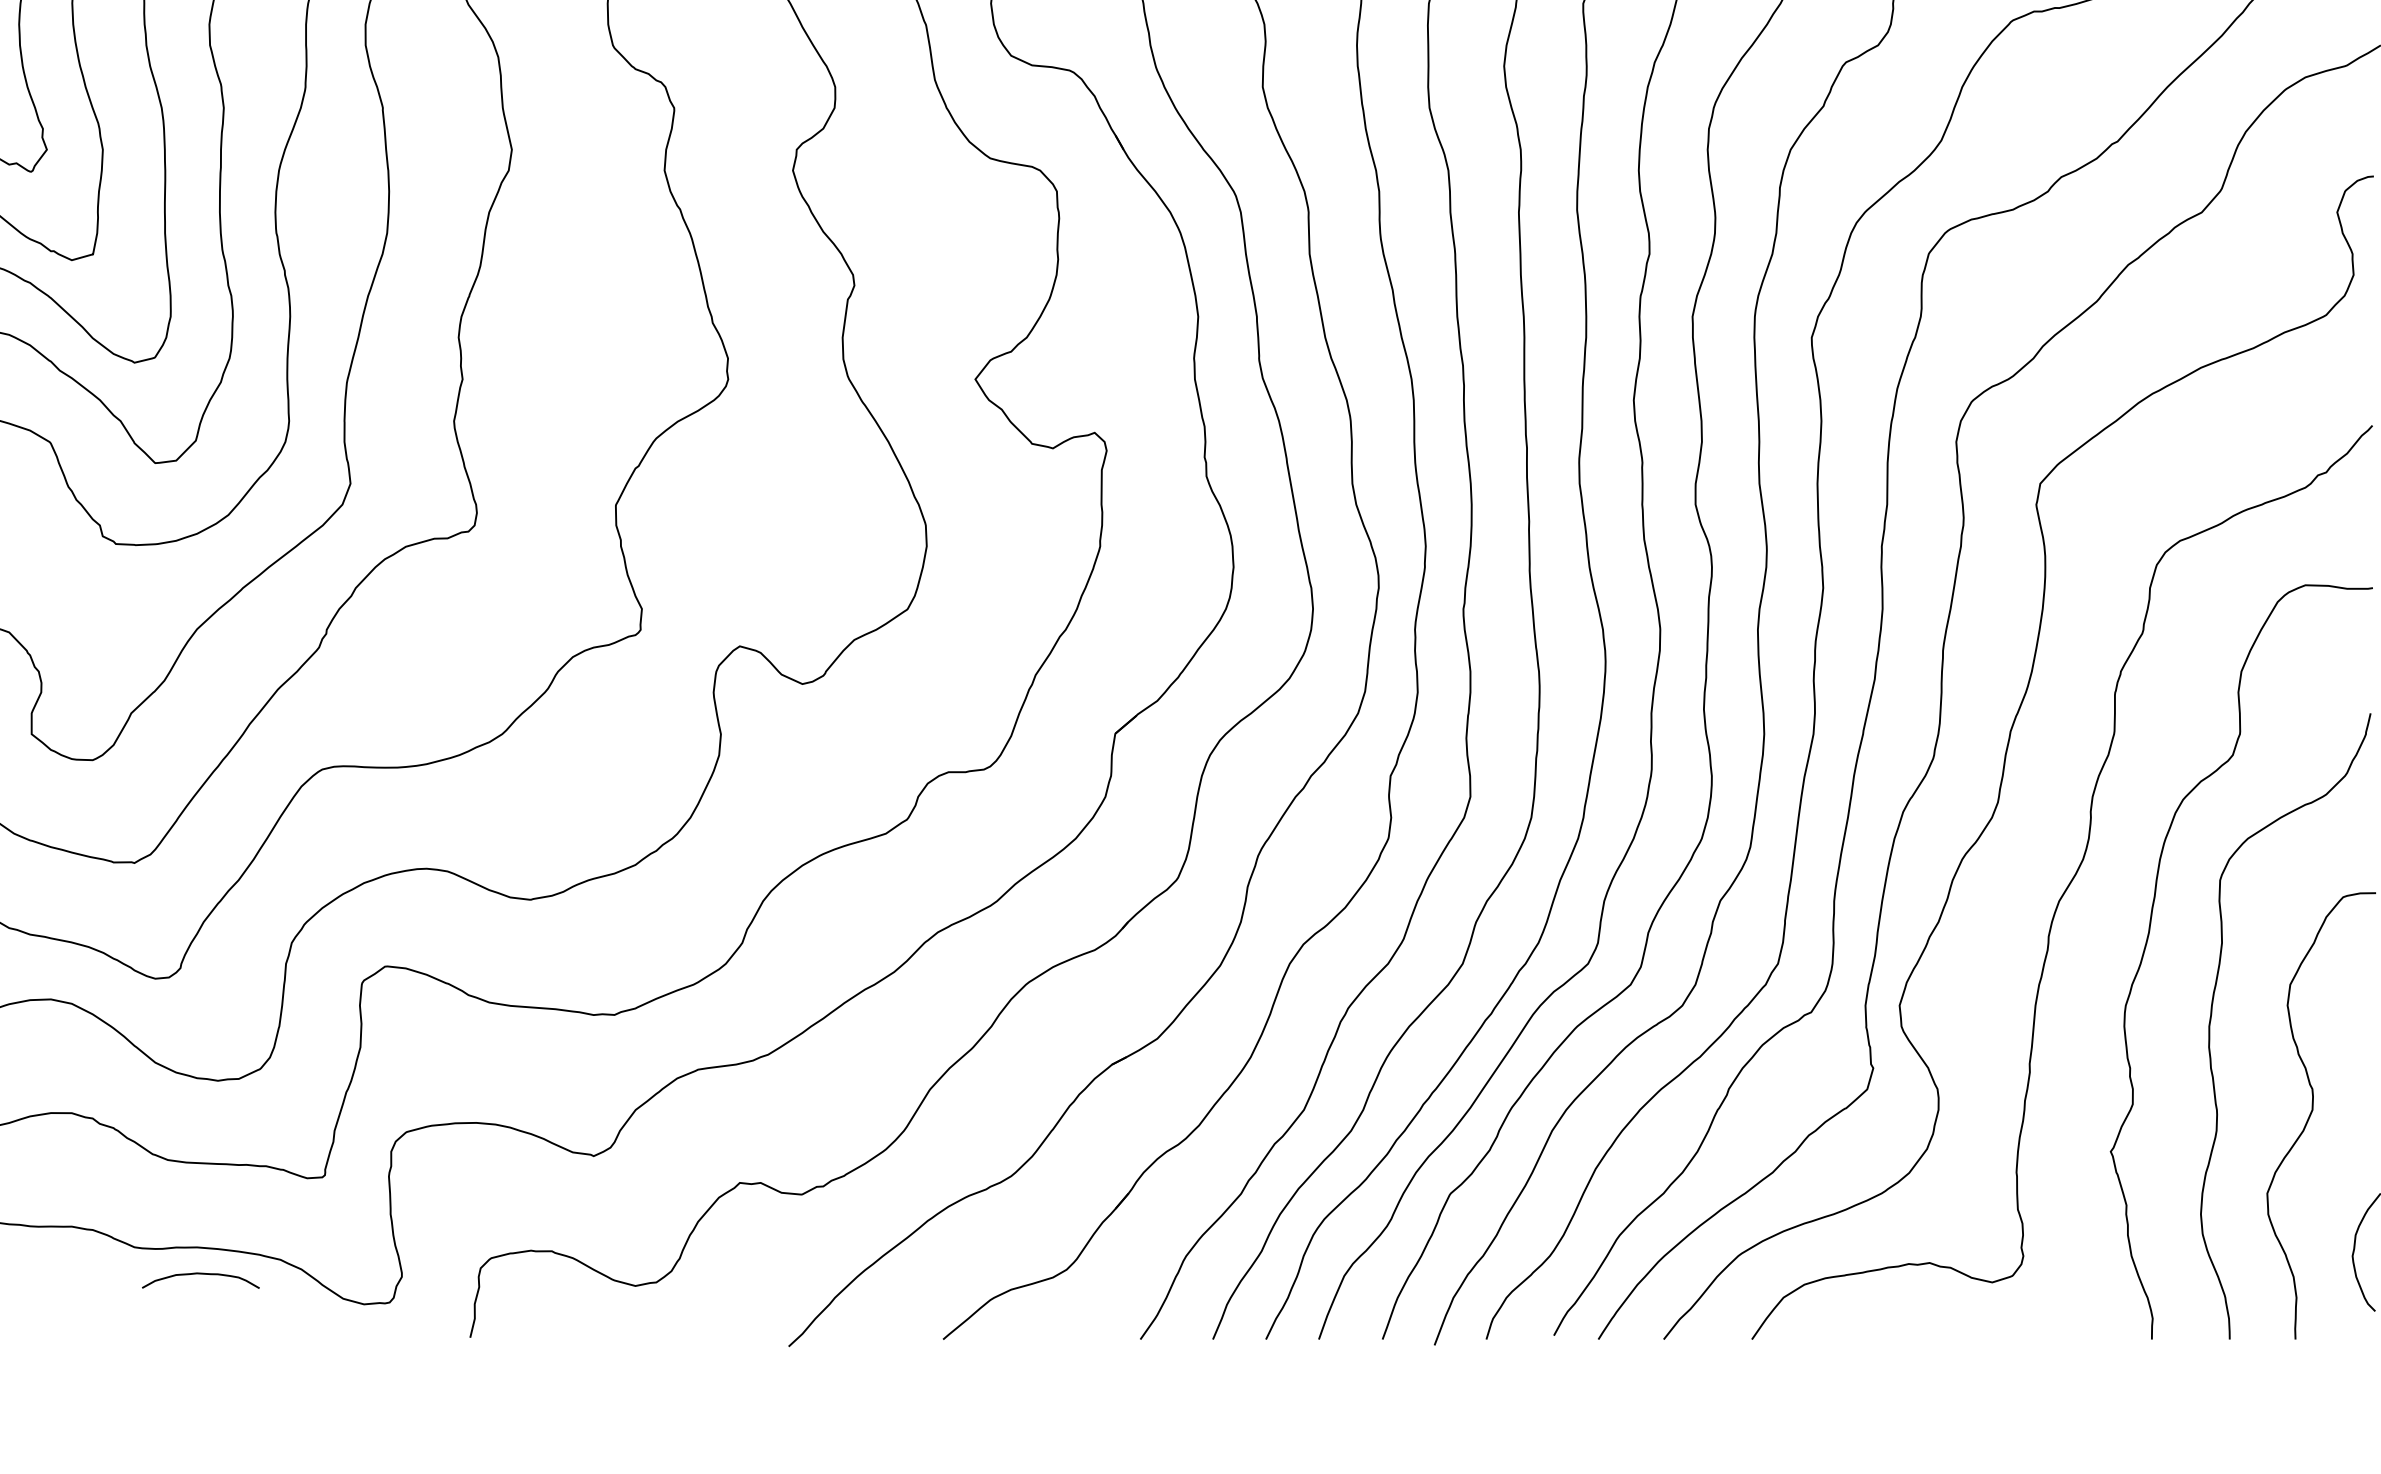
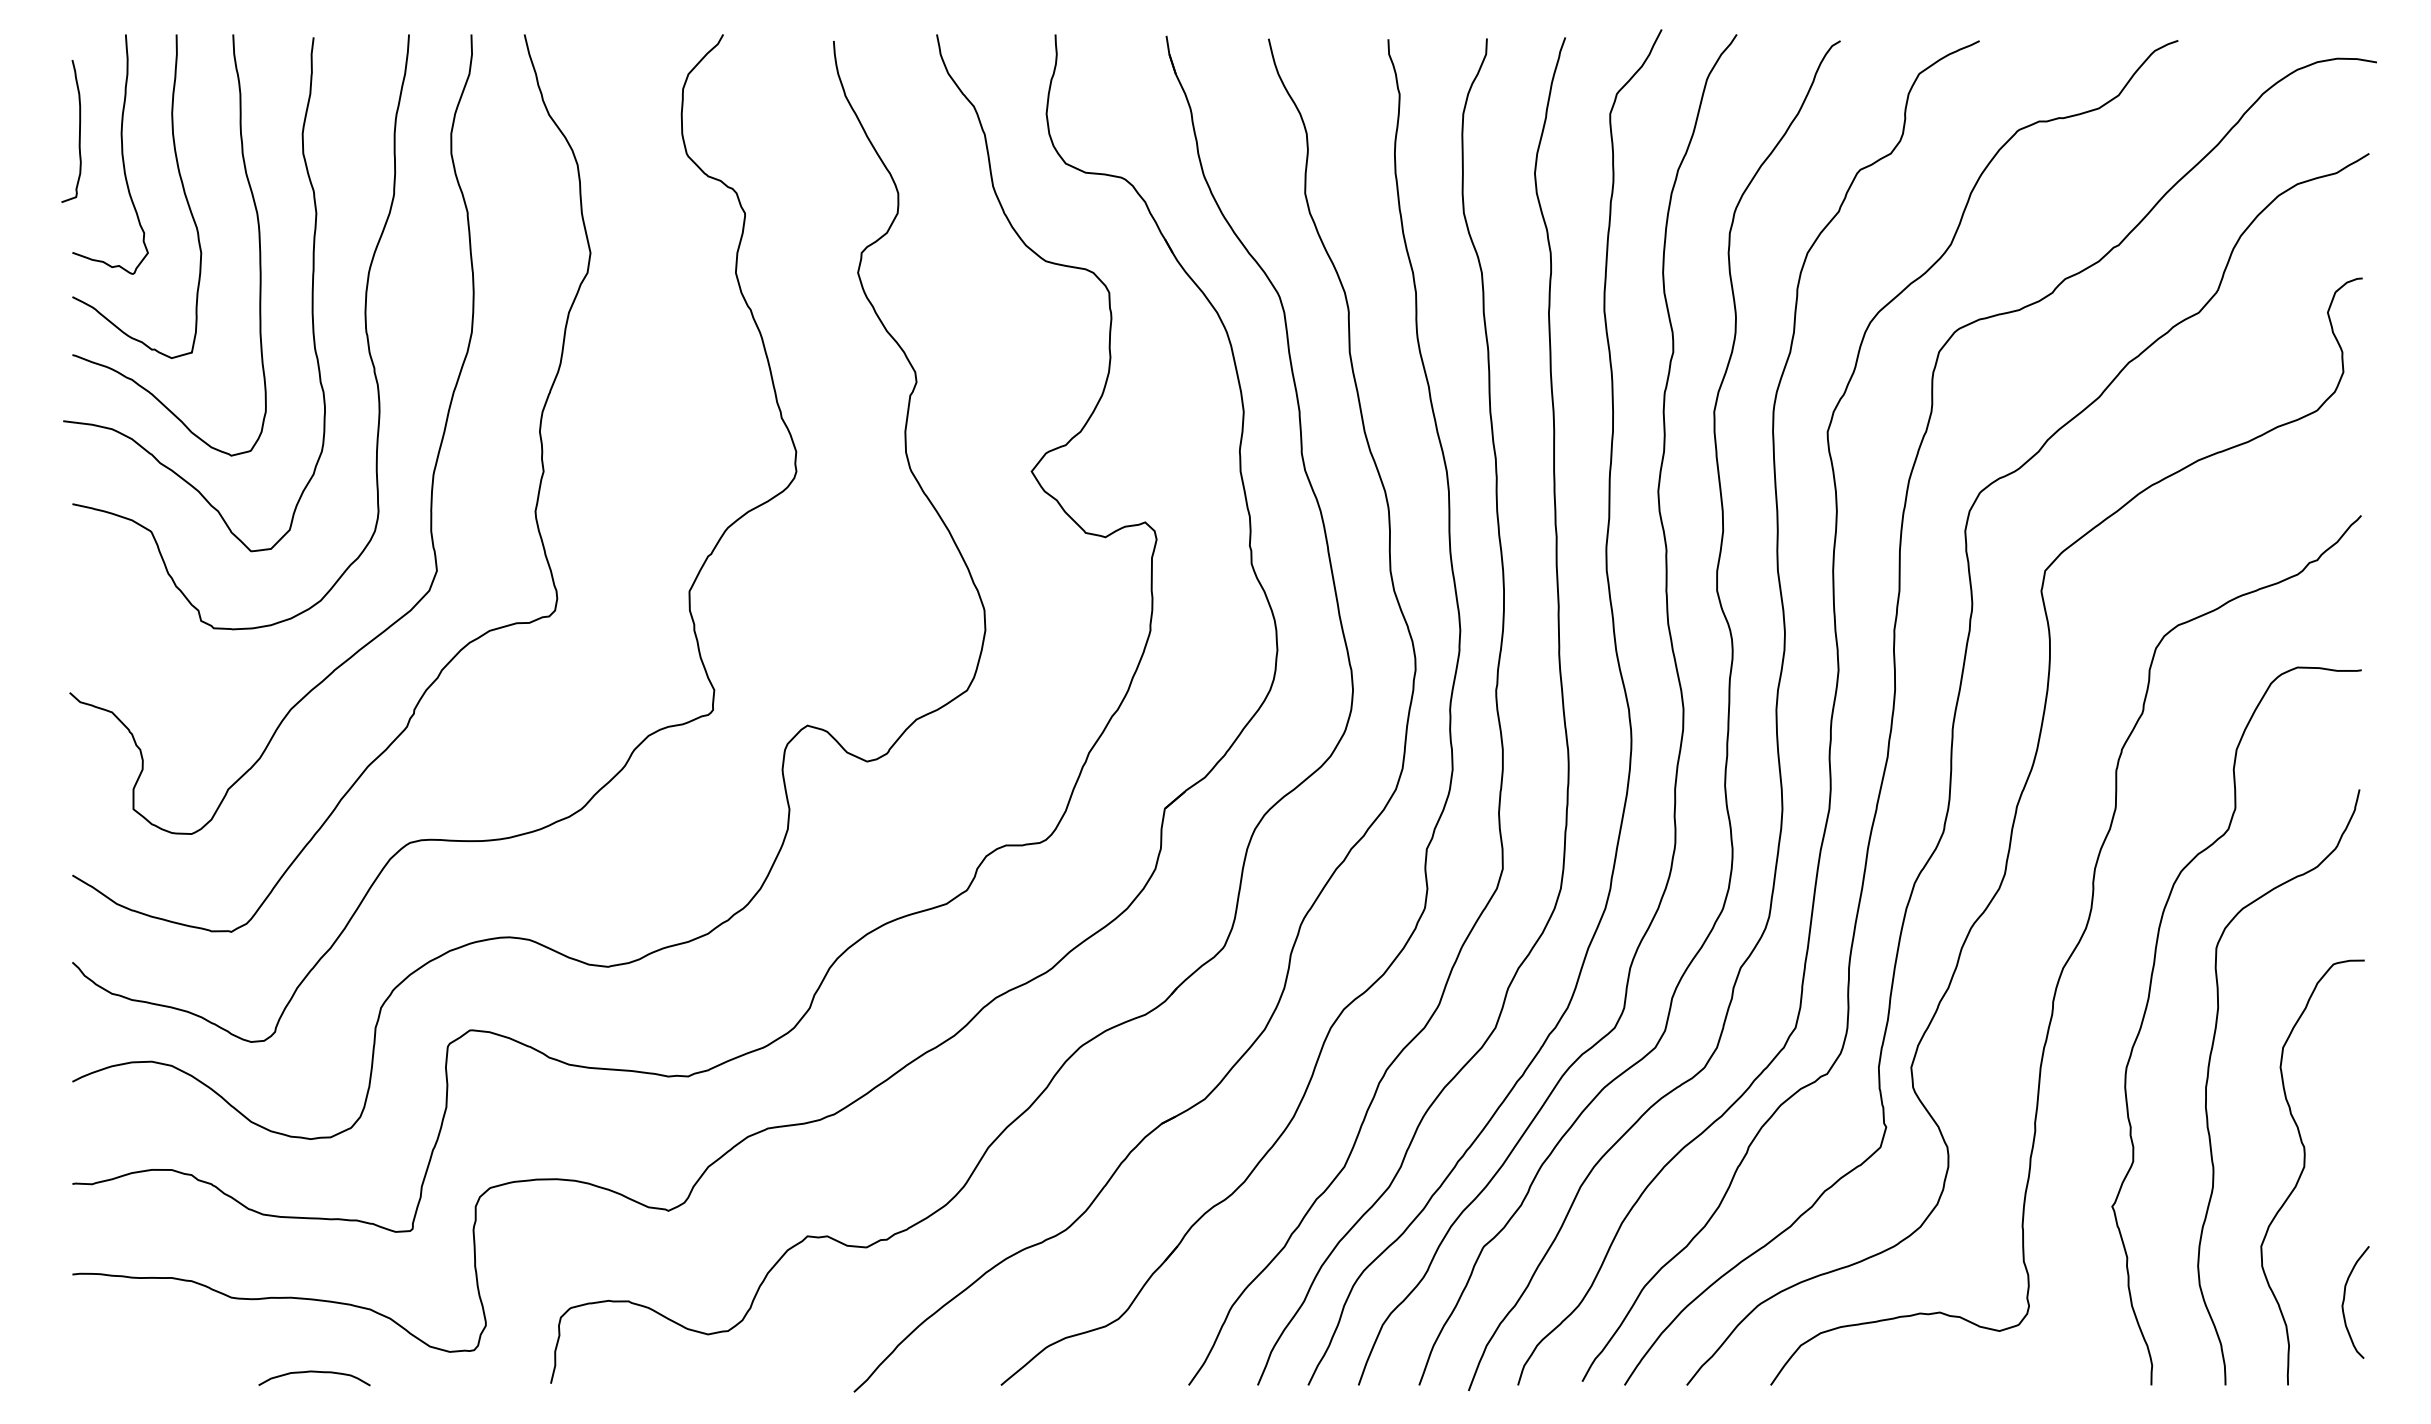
curve: (200, 1274) -> (314, 1372), moved

